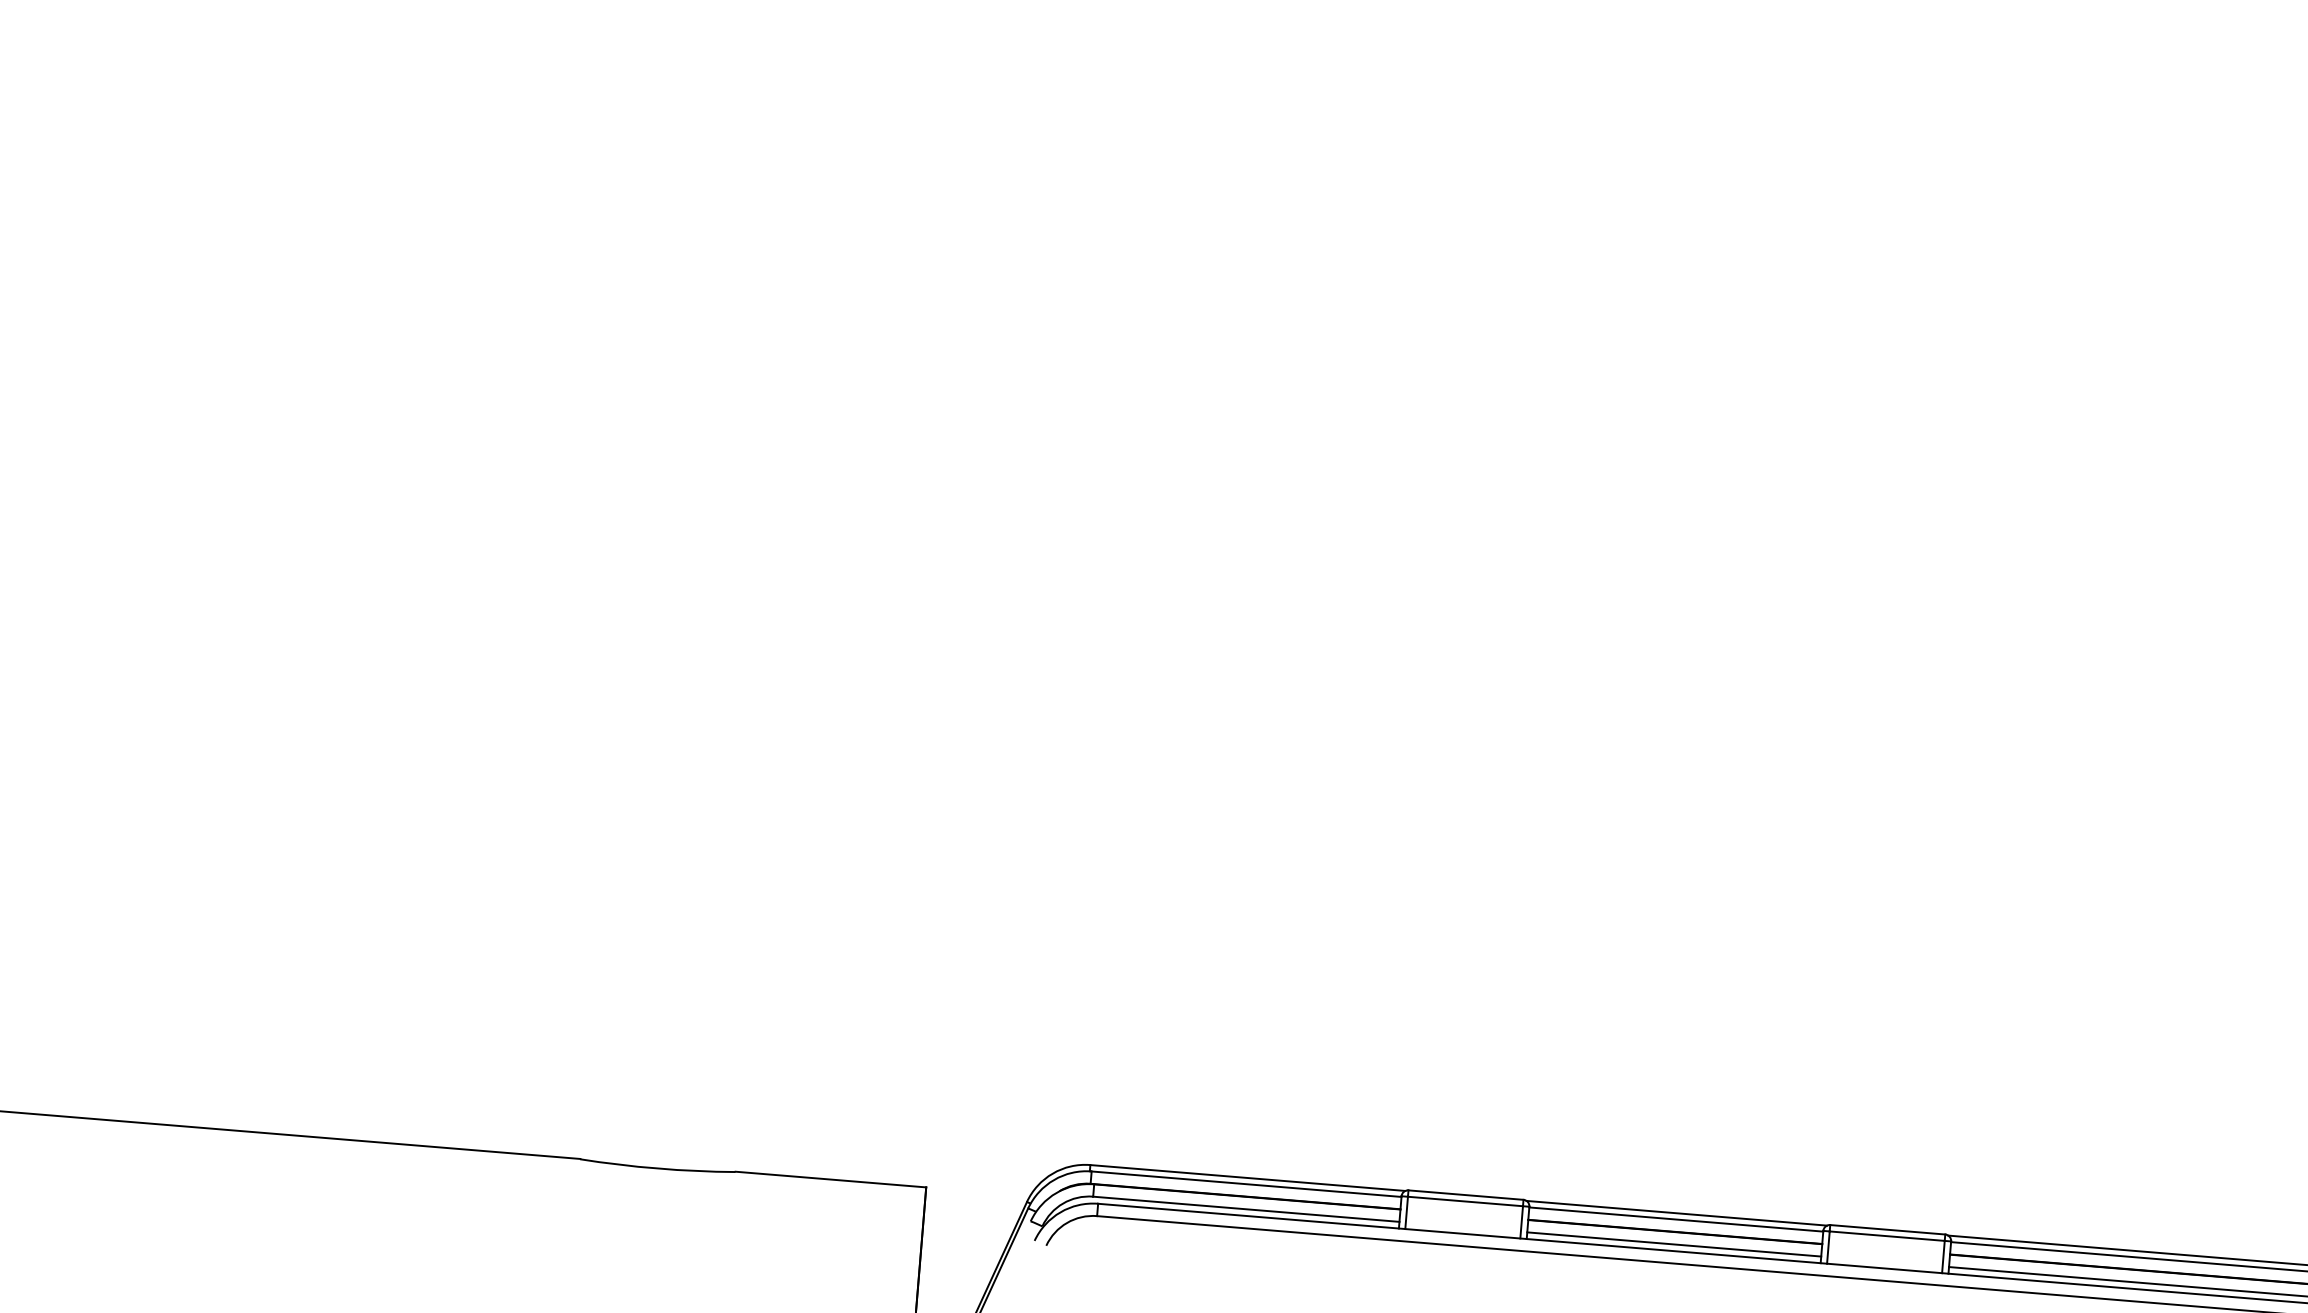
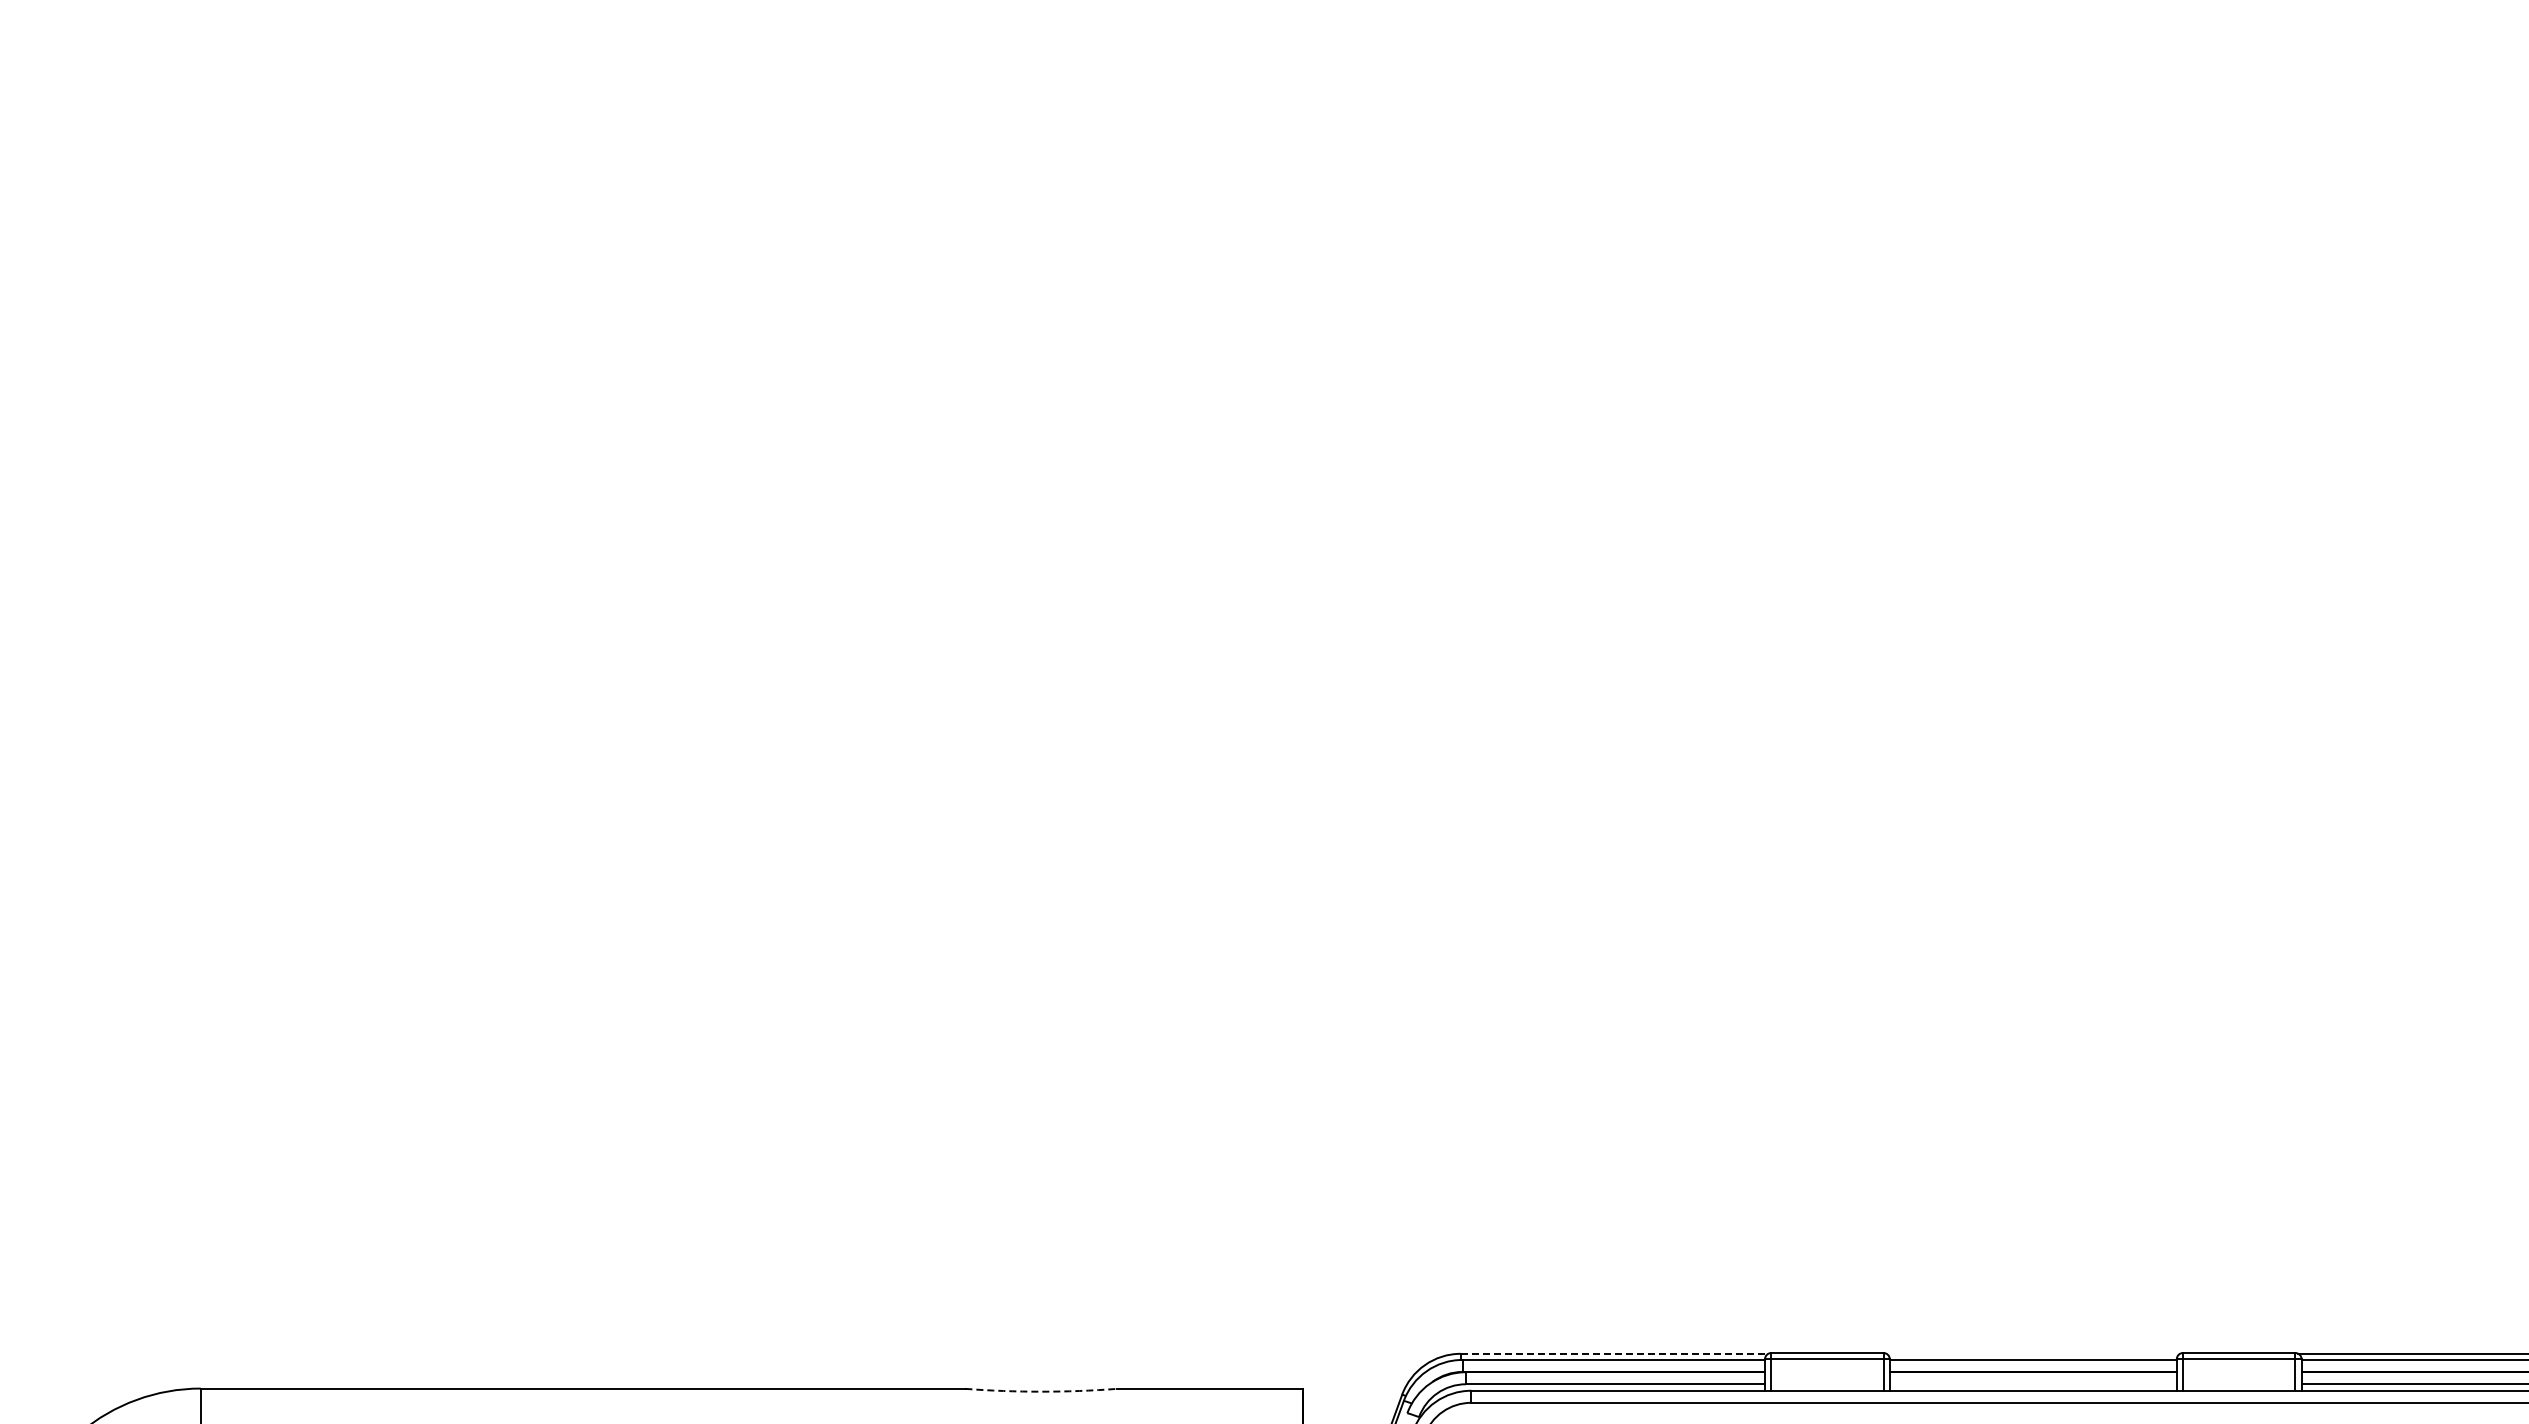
arc: (657, 1168) -> (1041, 1391), solid -> dashed
line: (1247, 1177) -> (1614, 1353), solid -> dashed
line: (1677, 1212) -> (2033, 1353), removed
line: (1673, 1244) -> (2032, 1384), removed

